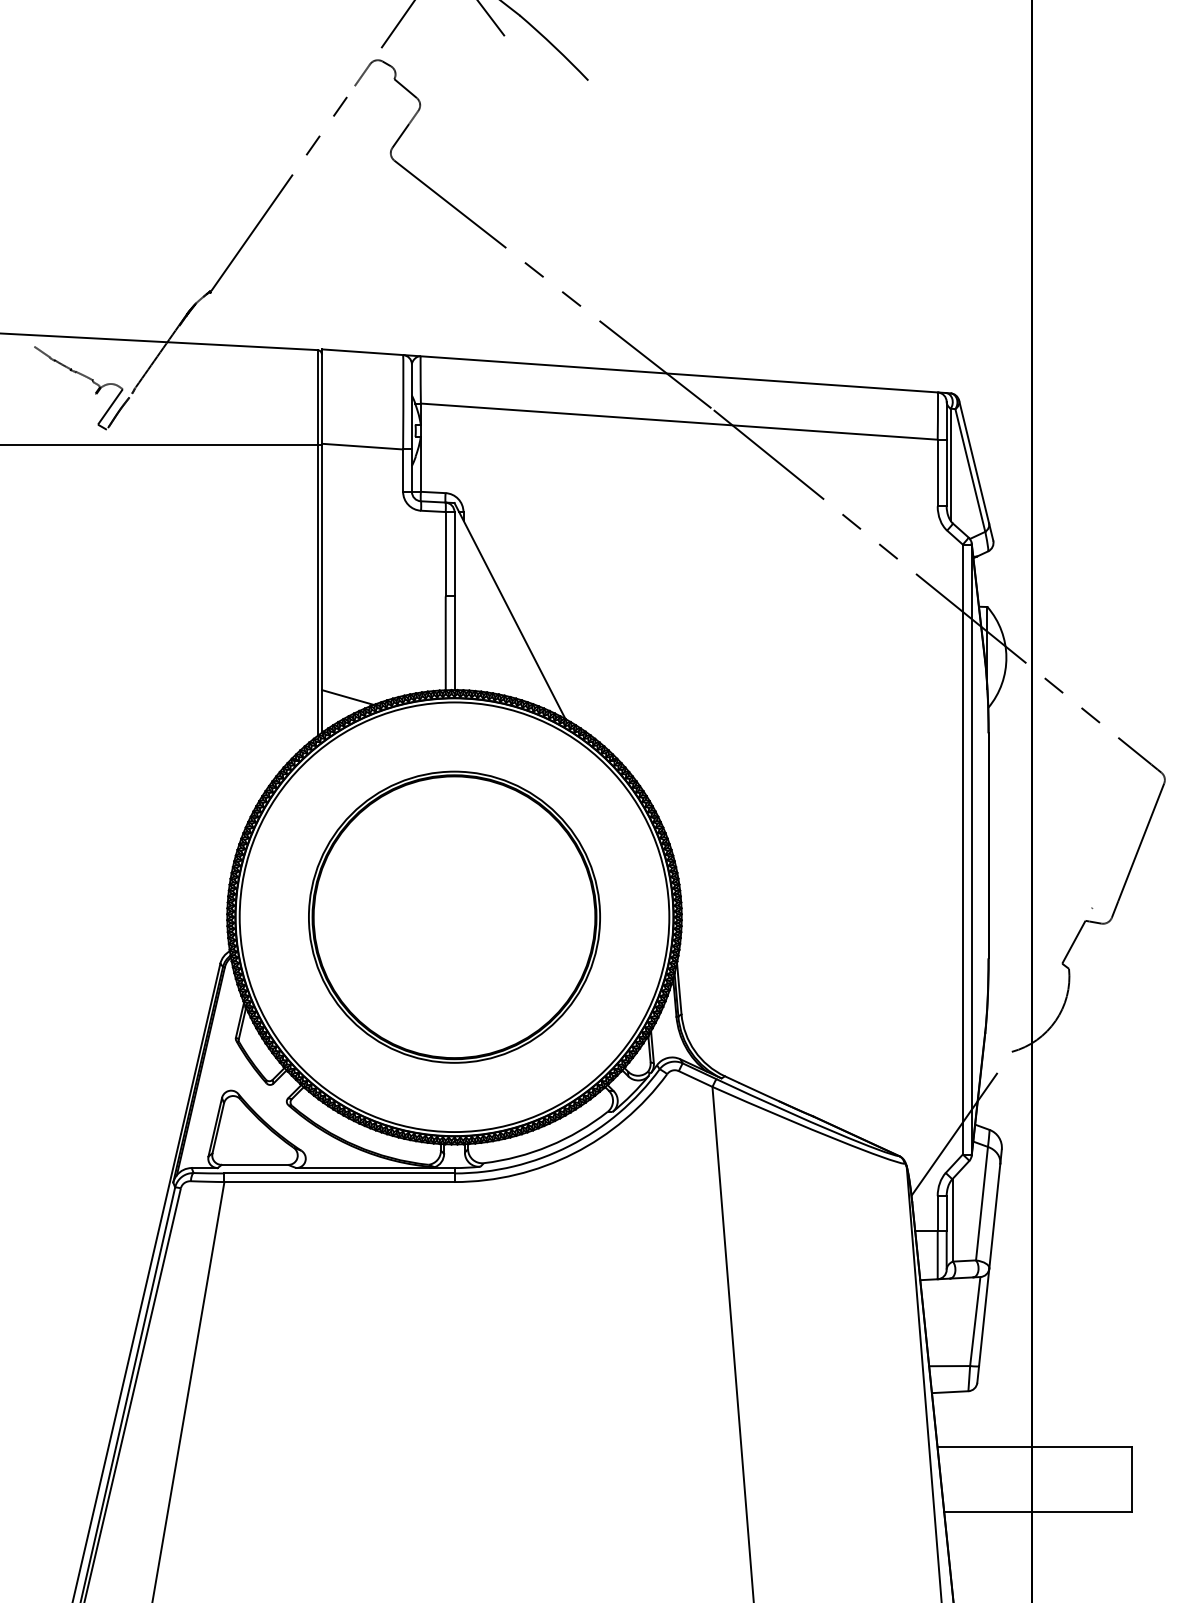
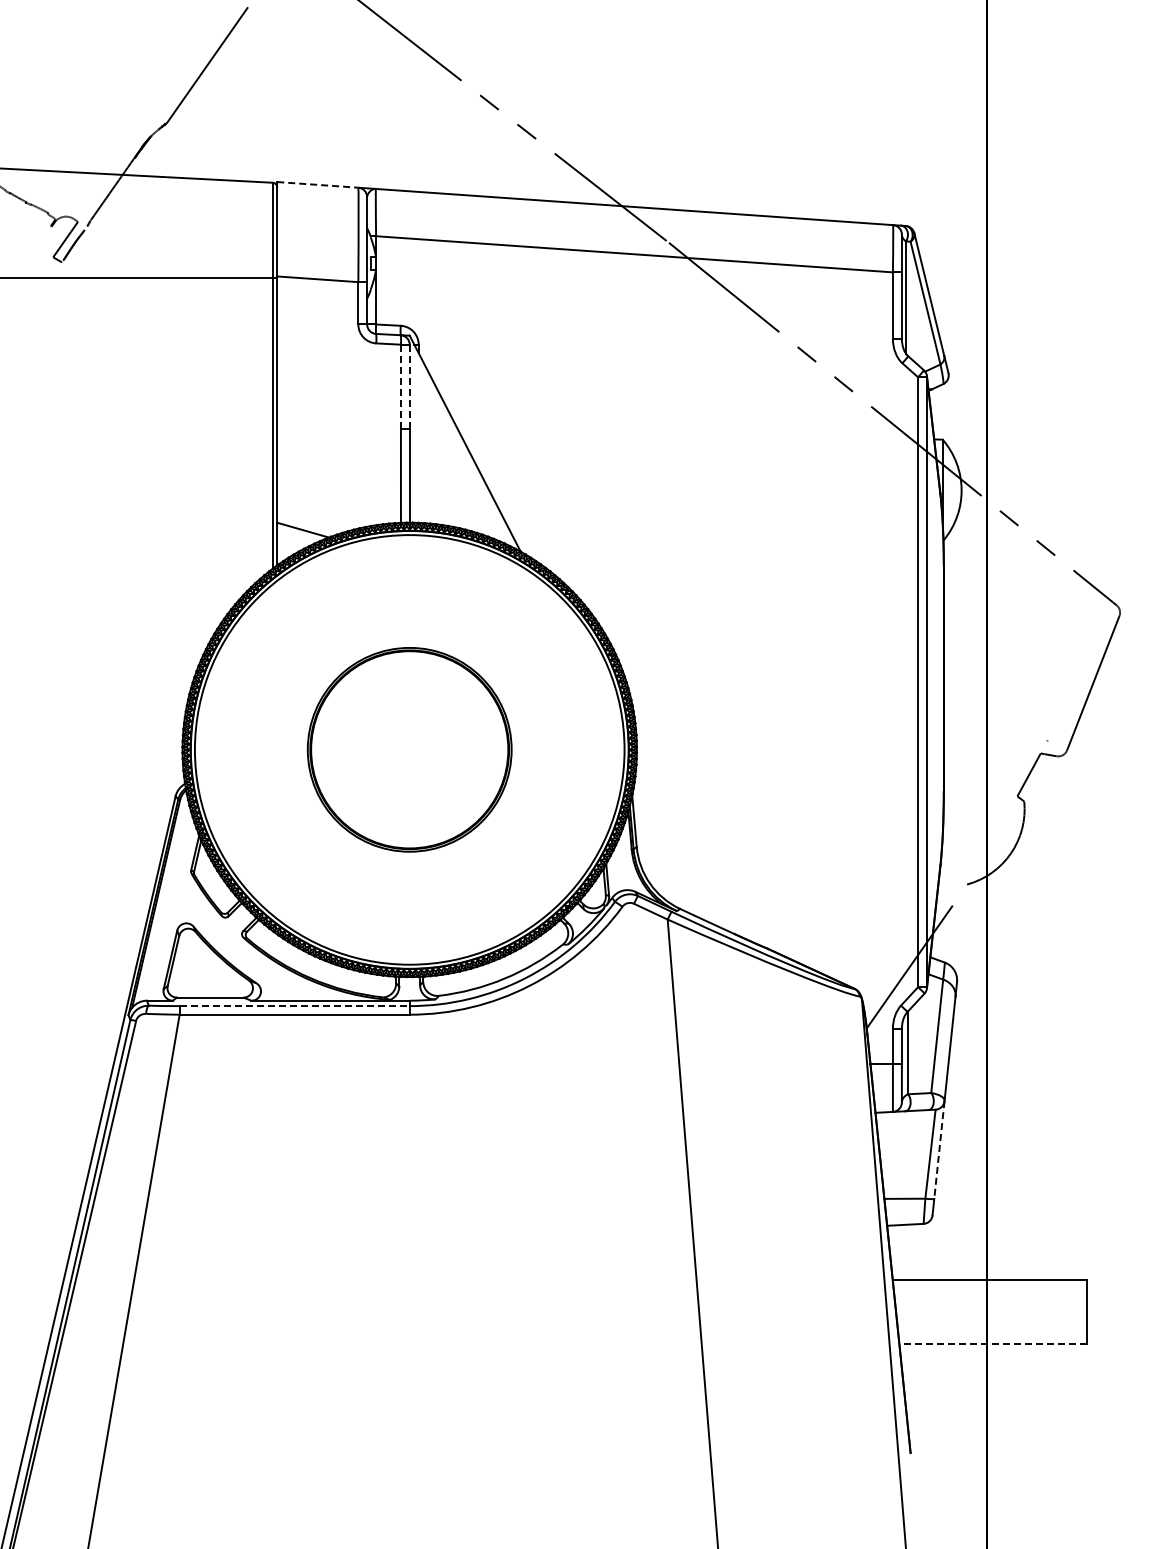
line: (362, 352) -> (317, 185), solid -> dashed
line: (445, 553) -> (400, 386), solid -> dashed
line: (454, 554) -> (409, 387), solid -> dashed
part: (454, 916) -> (409, 749), size x0.7
line: (339, 1173) -> (294, 1006), solid -> dashed
line: (984, 1317) -> (939, 1150), solid -> dashed
line: (1038, 1511) -> (993, 1344), solid -> dashed

